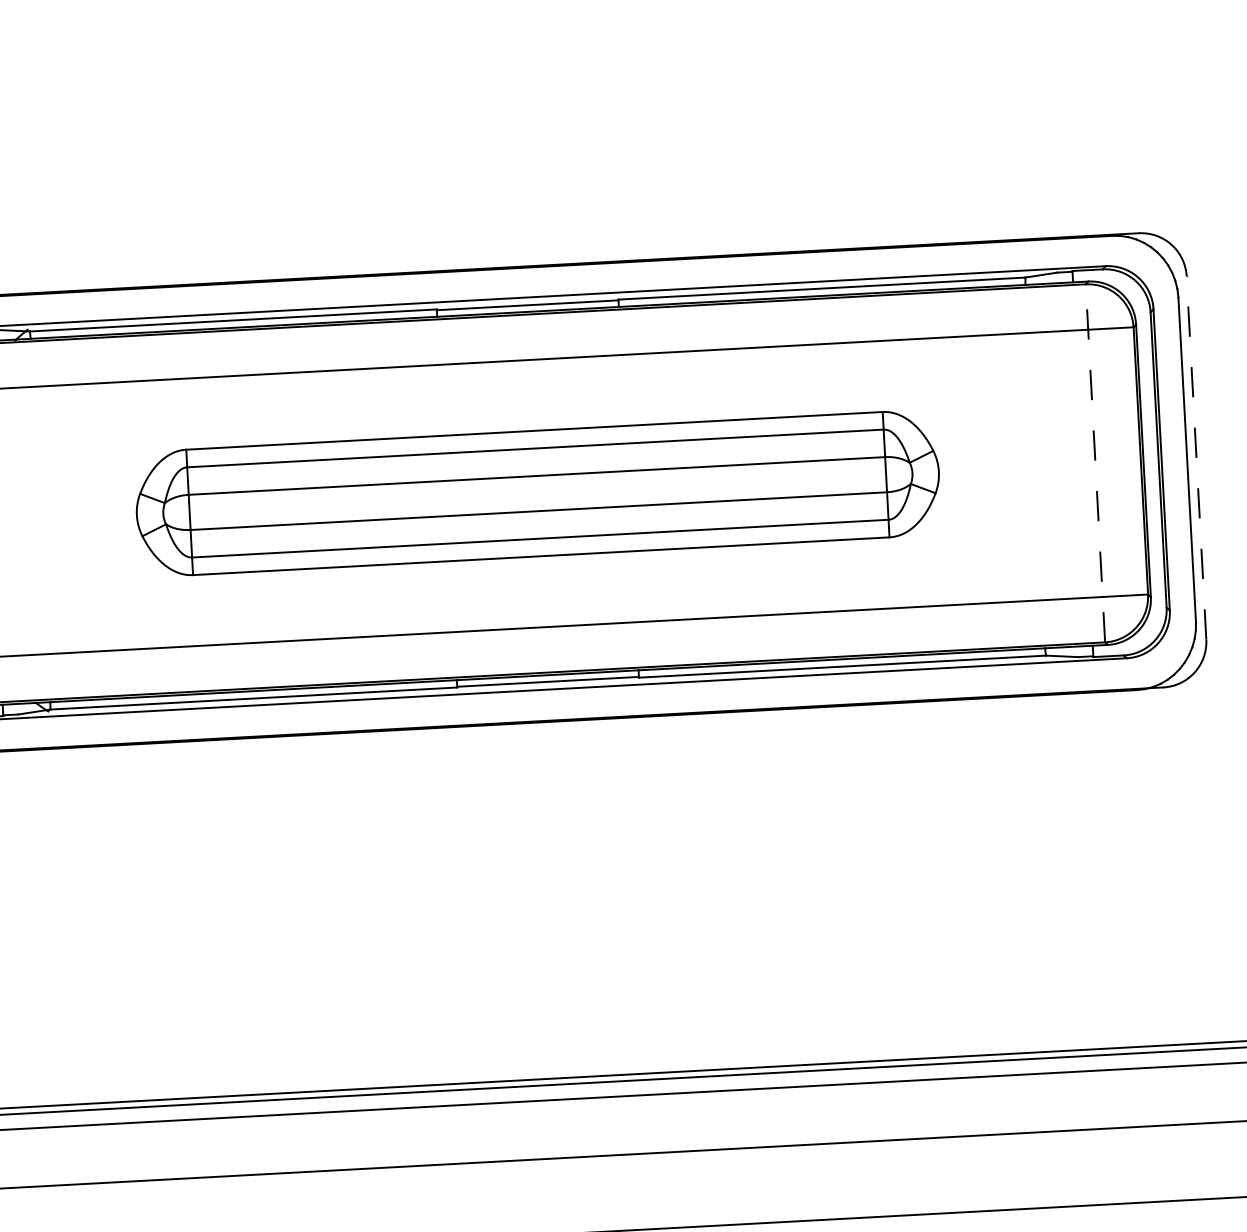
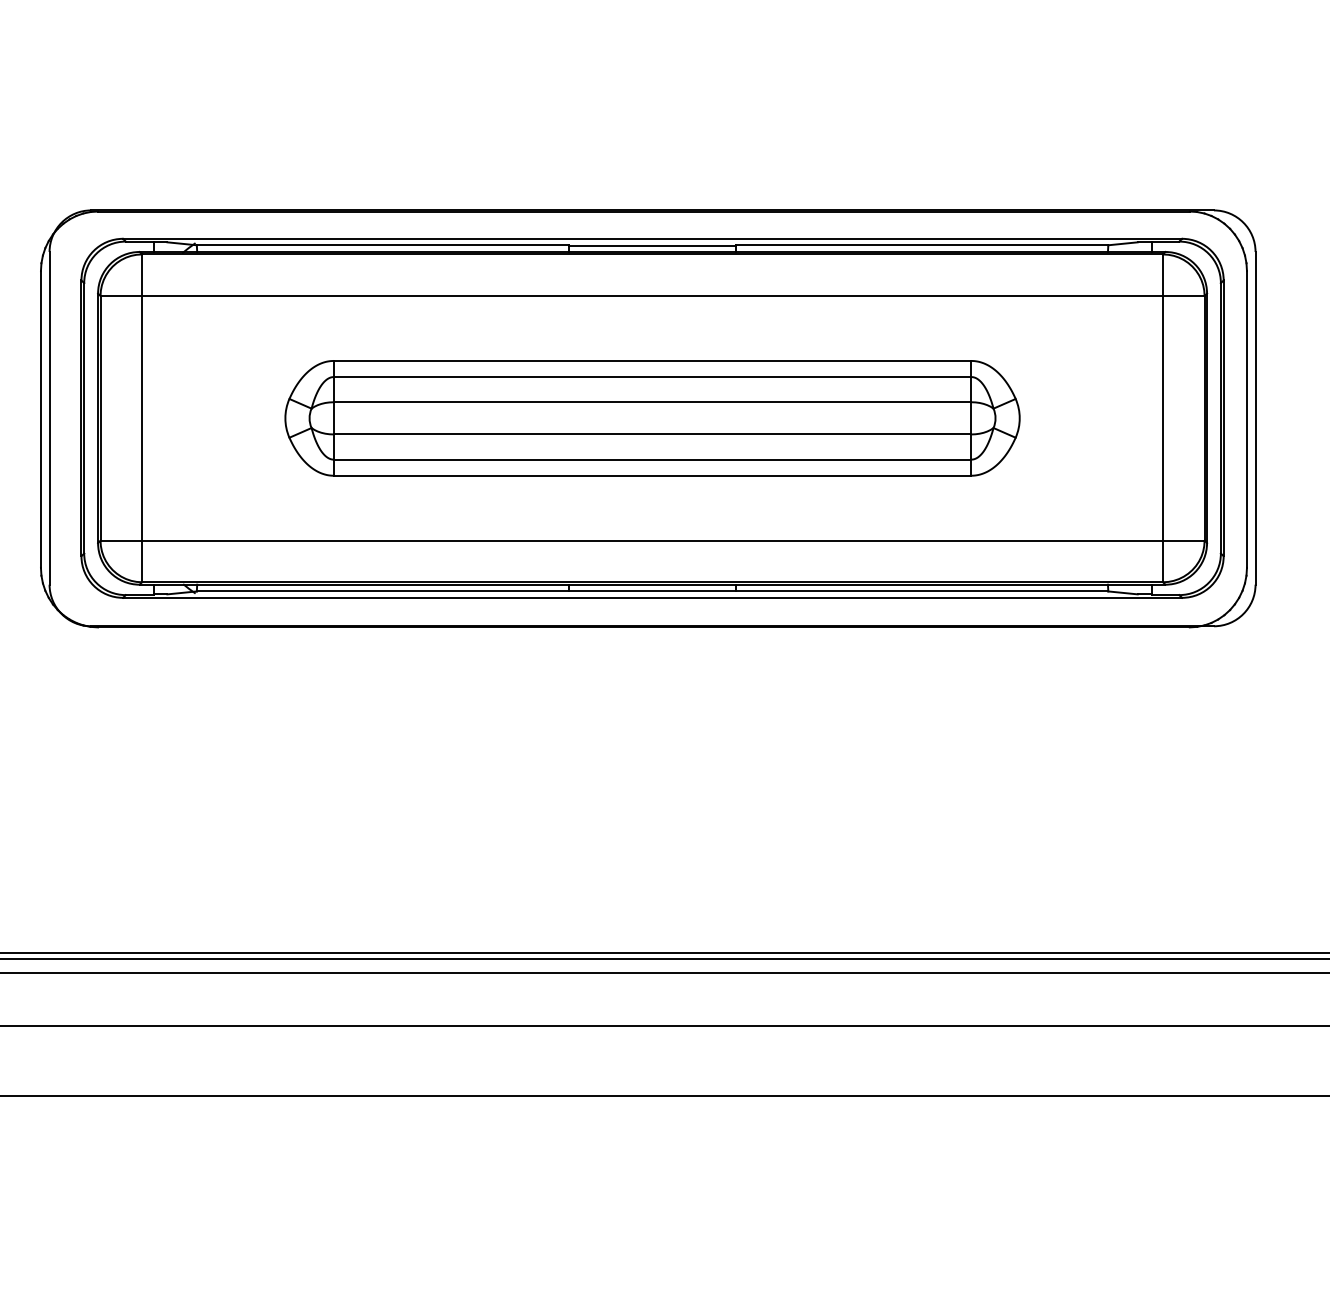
line: (1196, 456) -> (1255, 417), dashed -> solid
line: (1095, 463) -> (1163, 418), dashed -> solid

